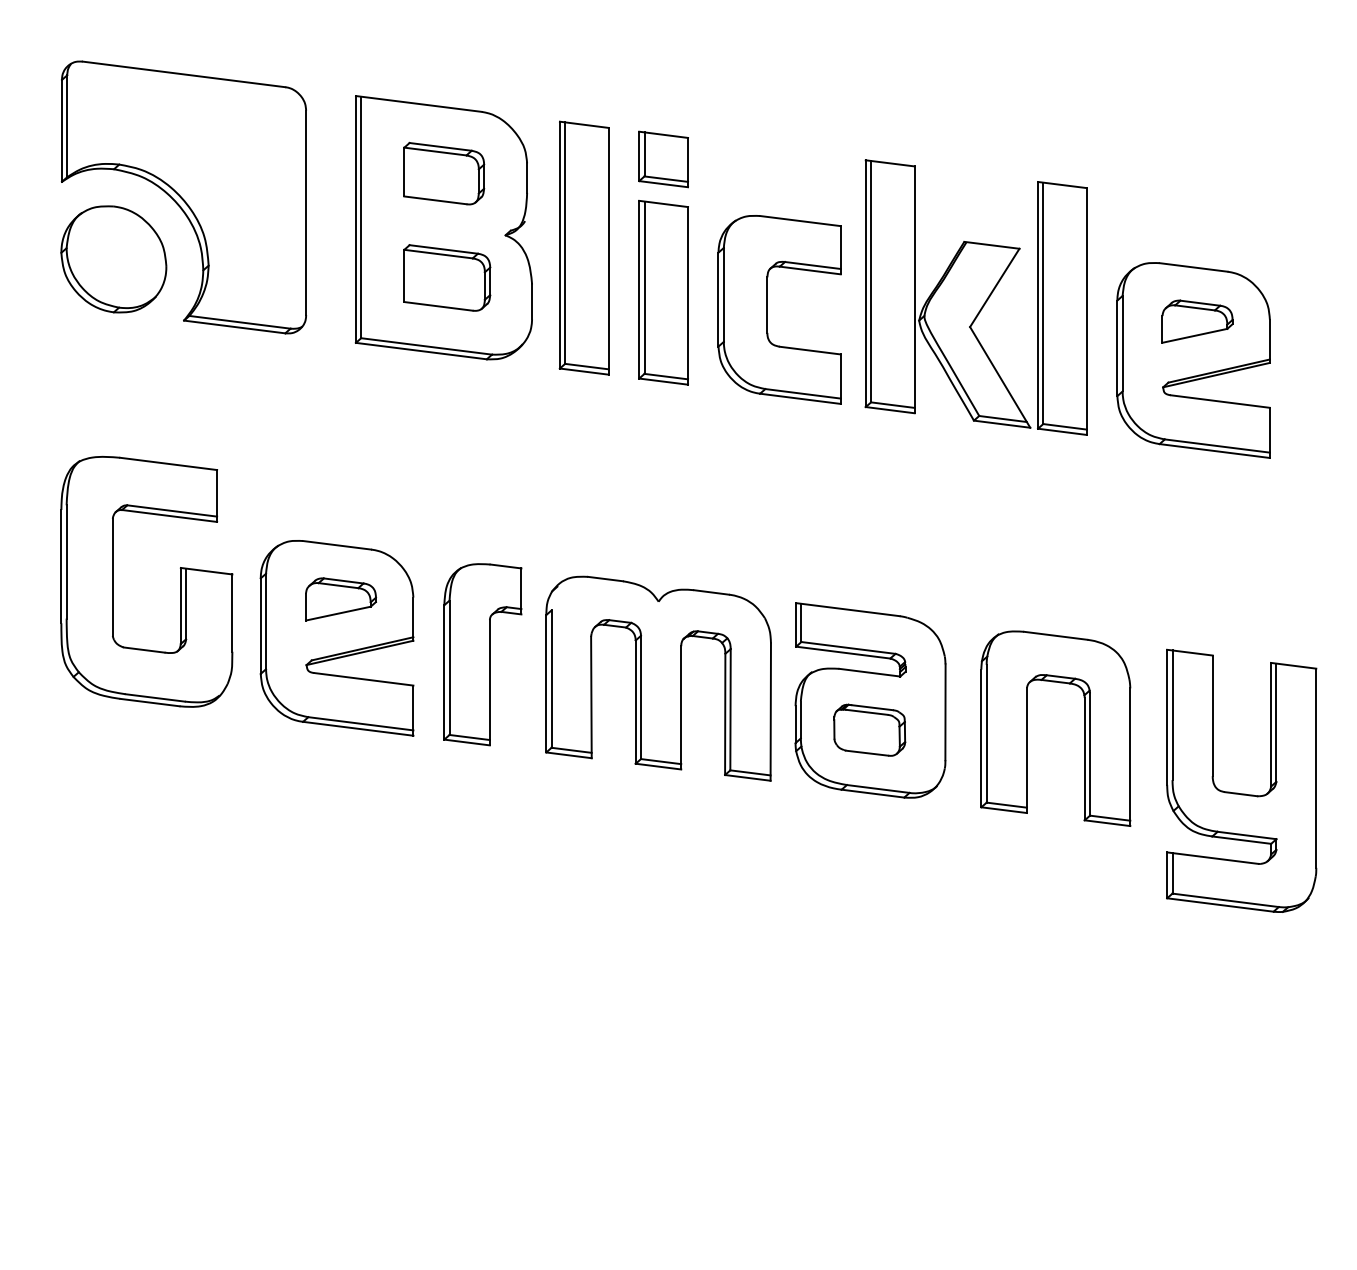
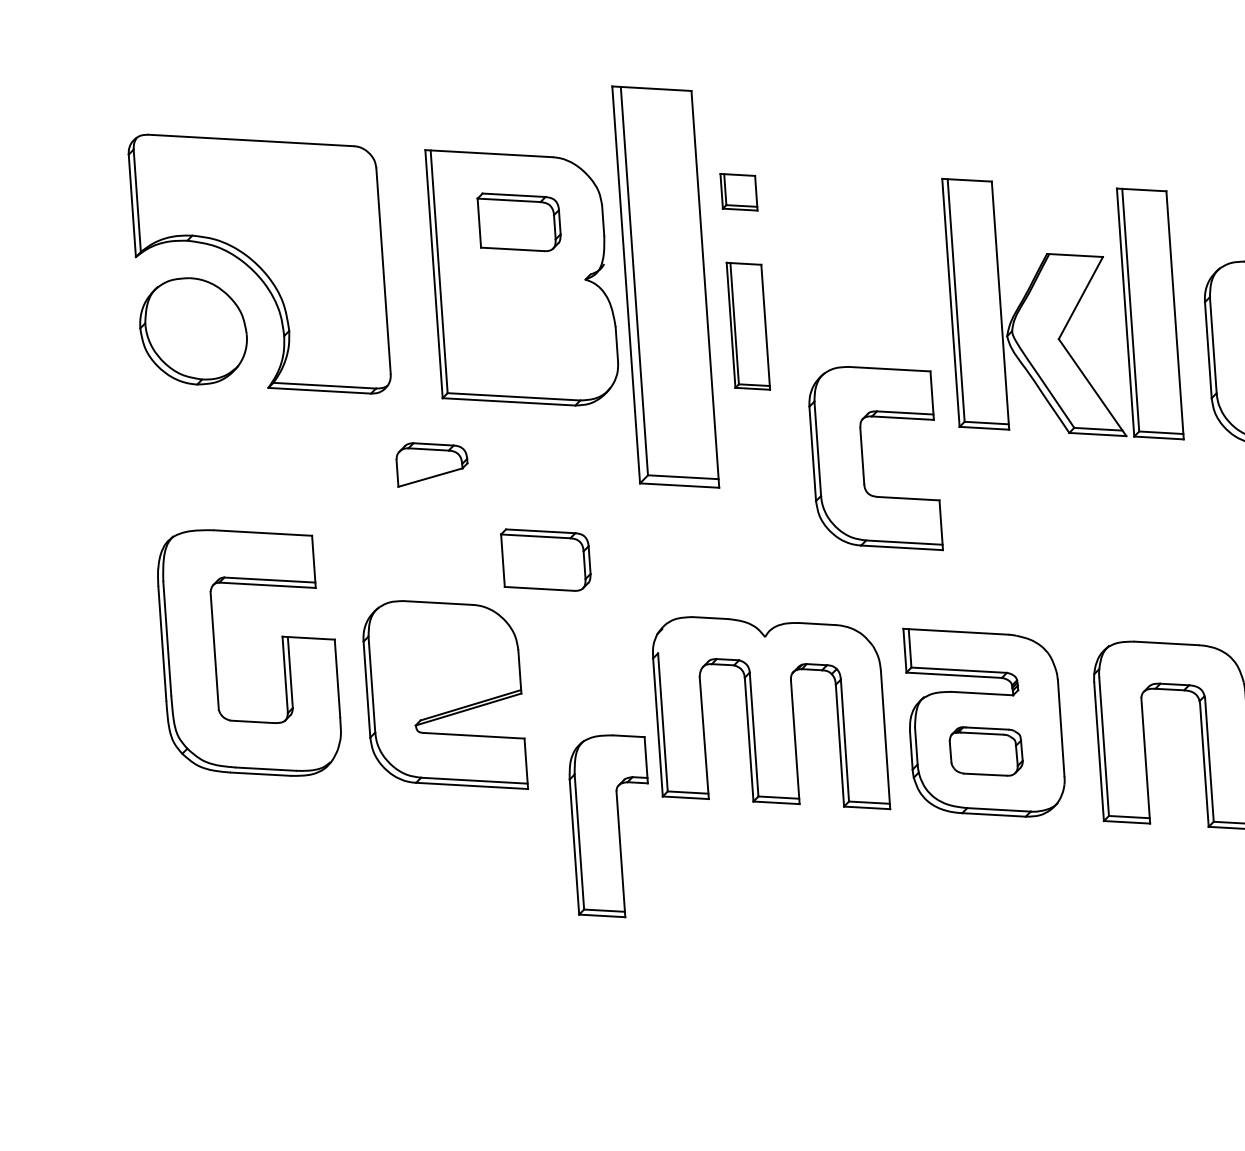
part: (663, 159) -> (738, 192), size x0.7
part: (583, 247) -> (664, 286), size x1.6
part: (447, 277) -> (546, 559), moved
part: (663, 292) -> (748, 325), size x0.7
part: (767, 309) -> (862, 460), moved
part: (340, 599) -> (431, 463), moved
part: (482, 654) -> (611, 826), moved

